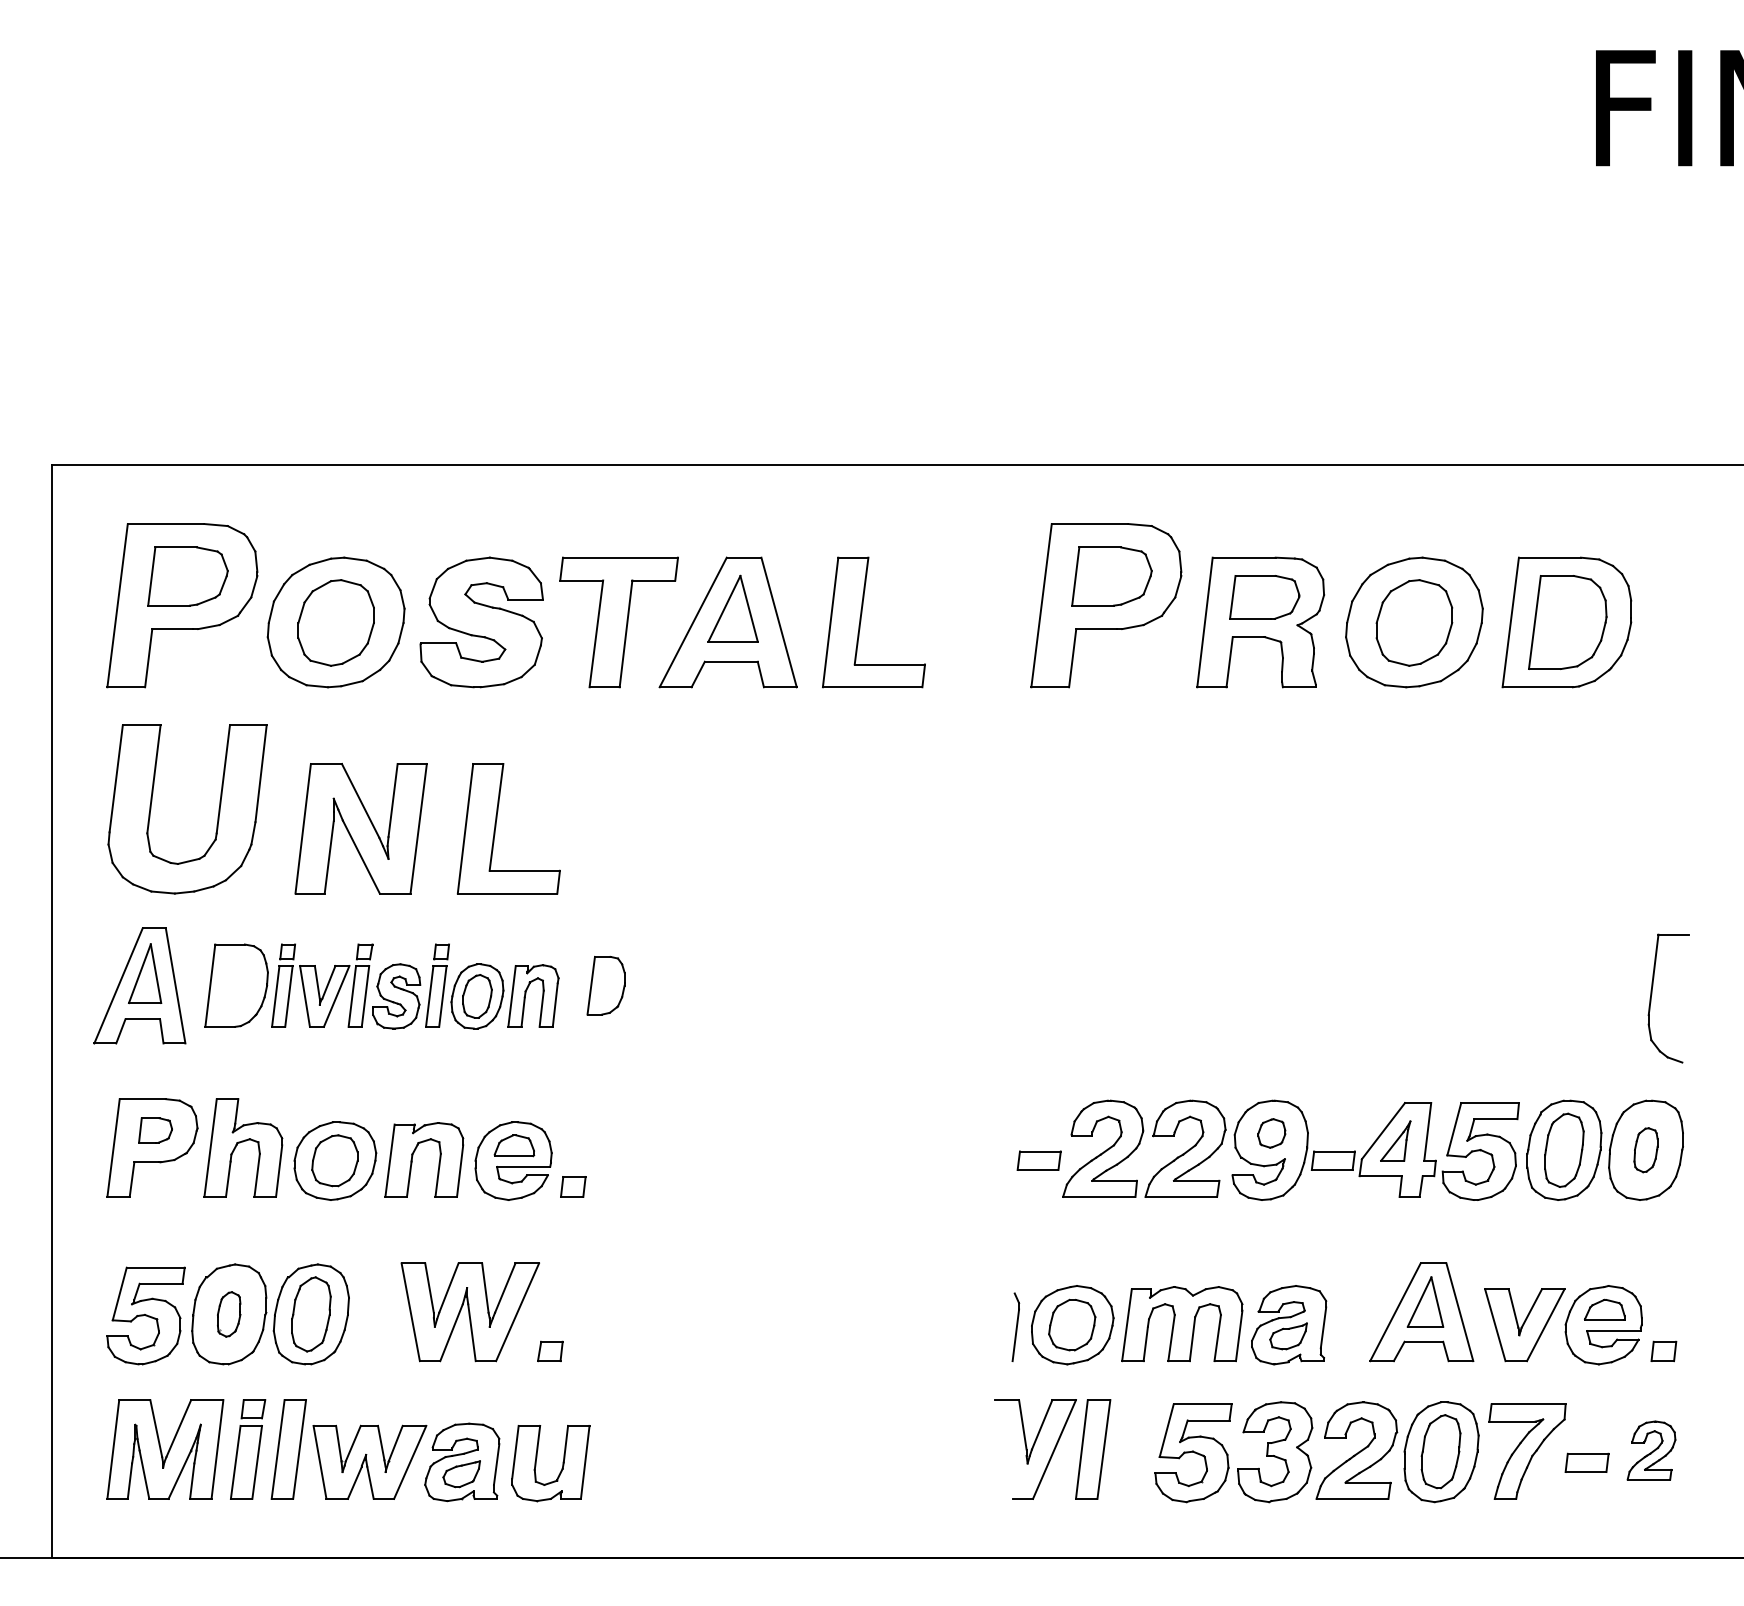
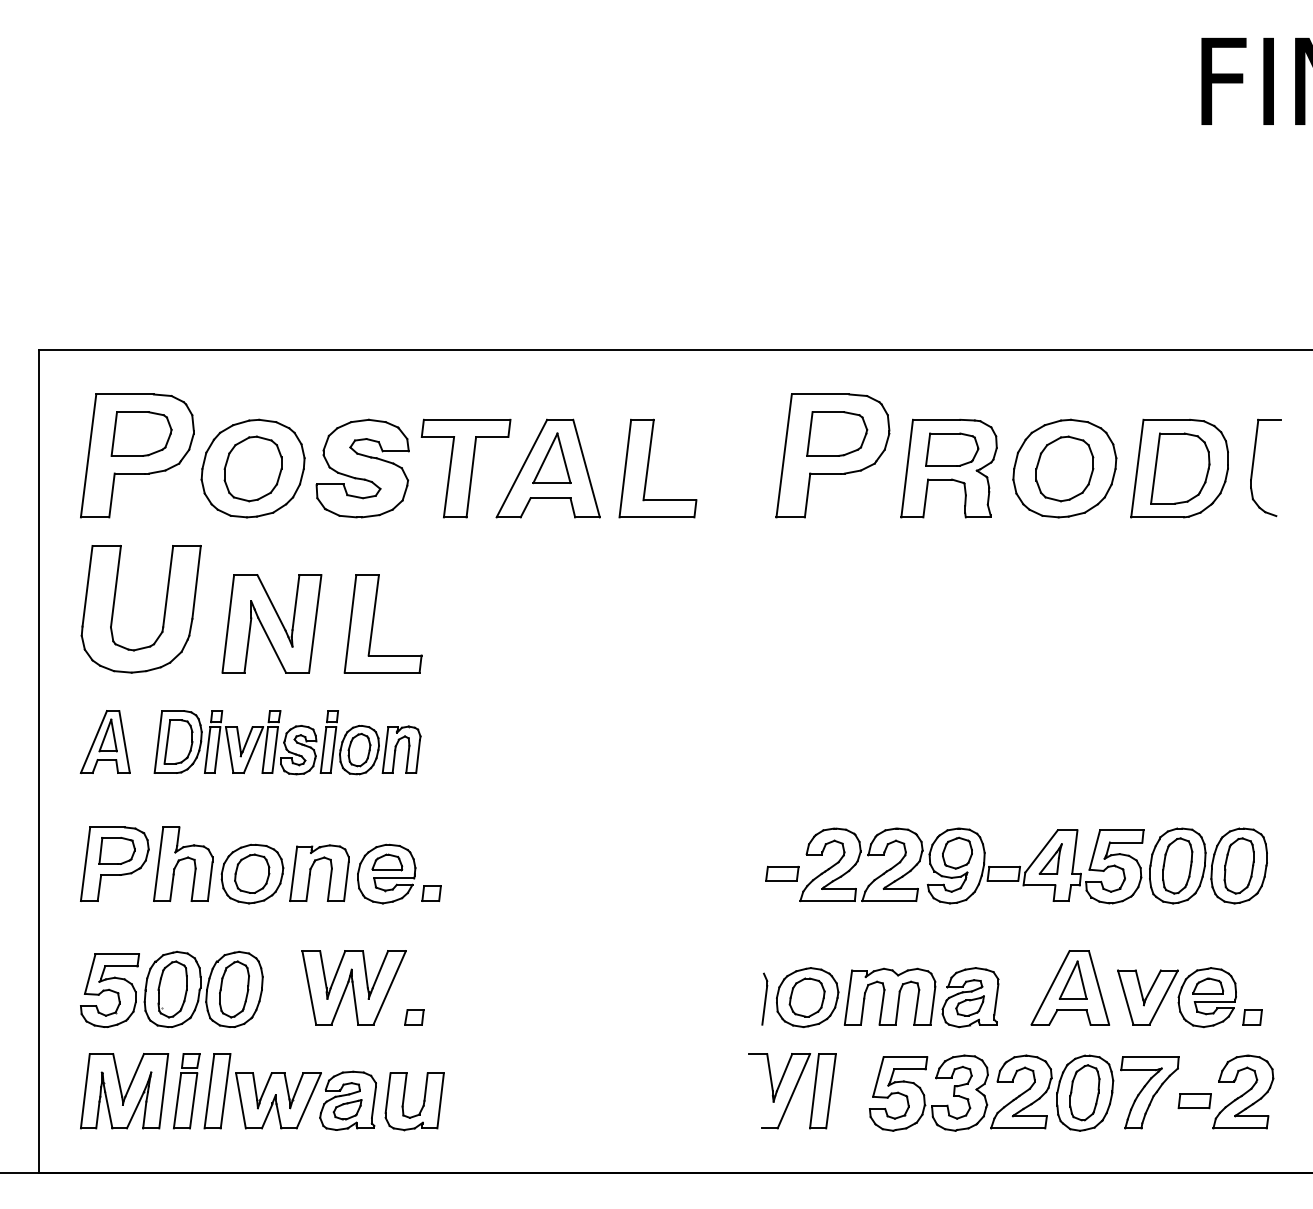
part: (139, 985) -> (105, 741), size x0.71
part: (605, 985) -> (178, 741), moved
part: (1652, 994) -> (1253, 464), moved
part: (155, 1130) -> (117, 851), size x1.43
part: (1271, 1133) -> (957, 853), size x1.43
part: (1645, 1149) -> (1238, 865), size x1.67
part: (228, 1314) -> (172, 989), size x1.67
part: (1651, 1450) -> (1243, 1091), size x1.67

